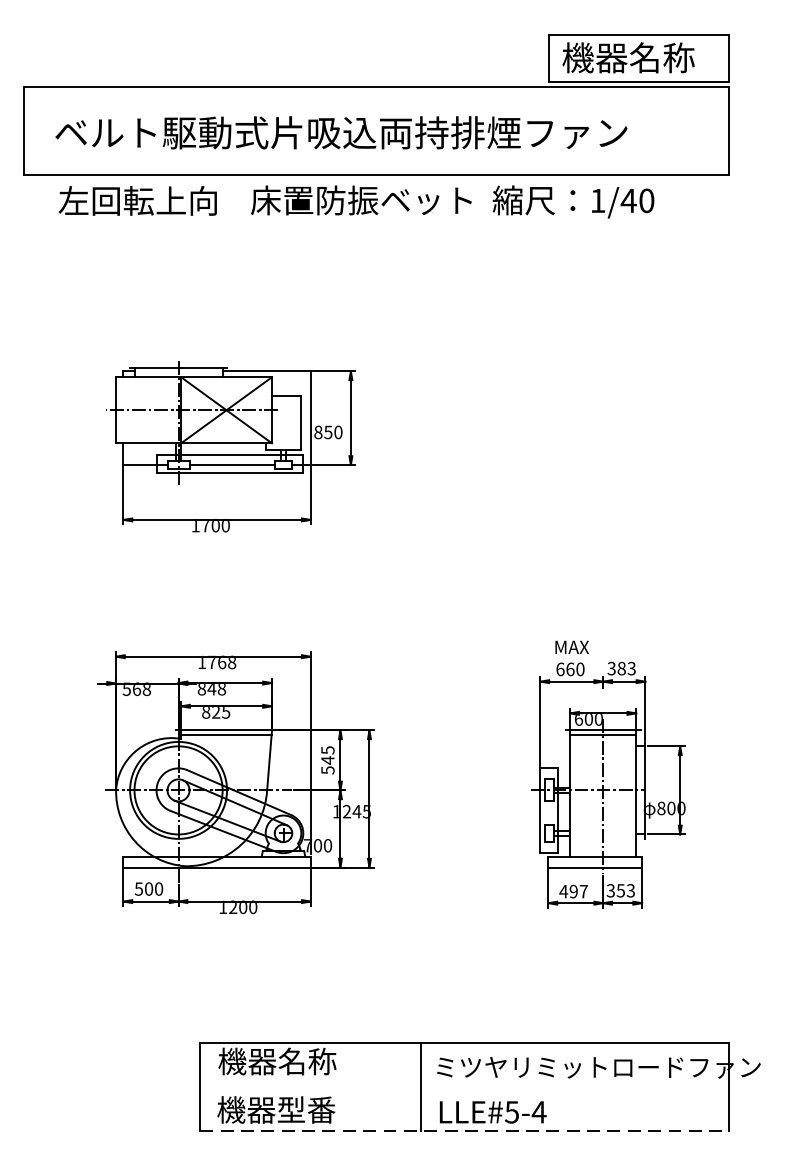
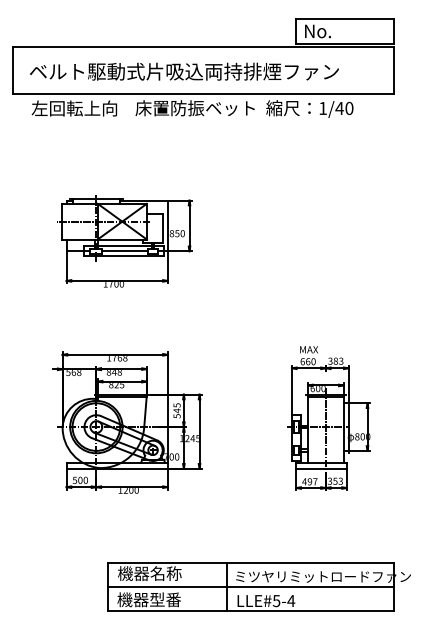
text: (628, 56) -> (339, 30), 機器名称 -> No.
line: (463, 1087) -> (250, 587), added
line: (465, 1131) -> (251, 611), dashed -> solid

